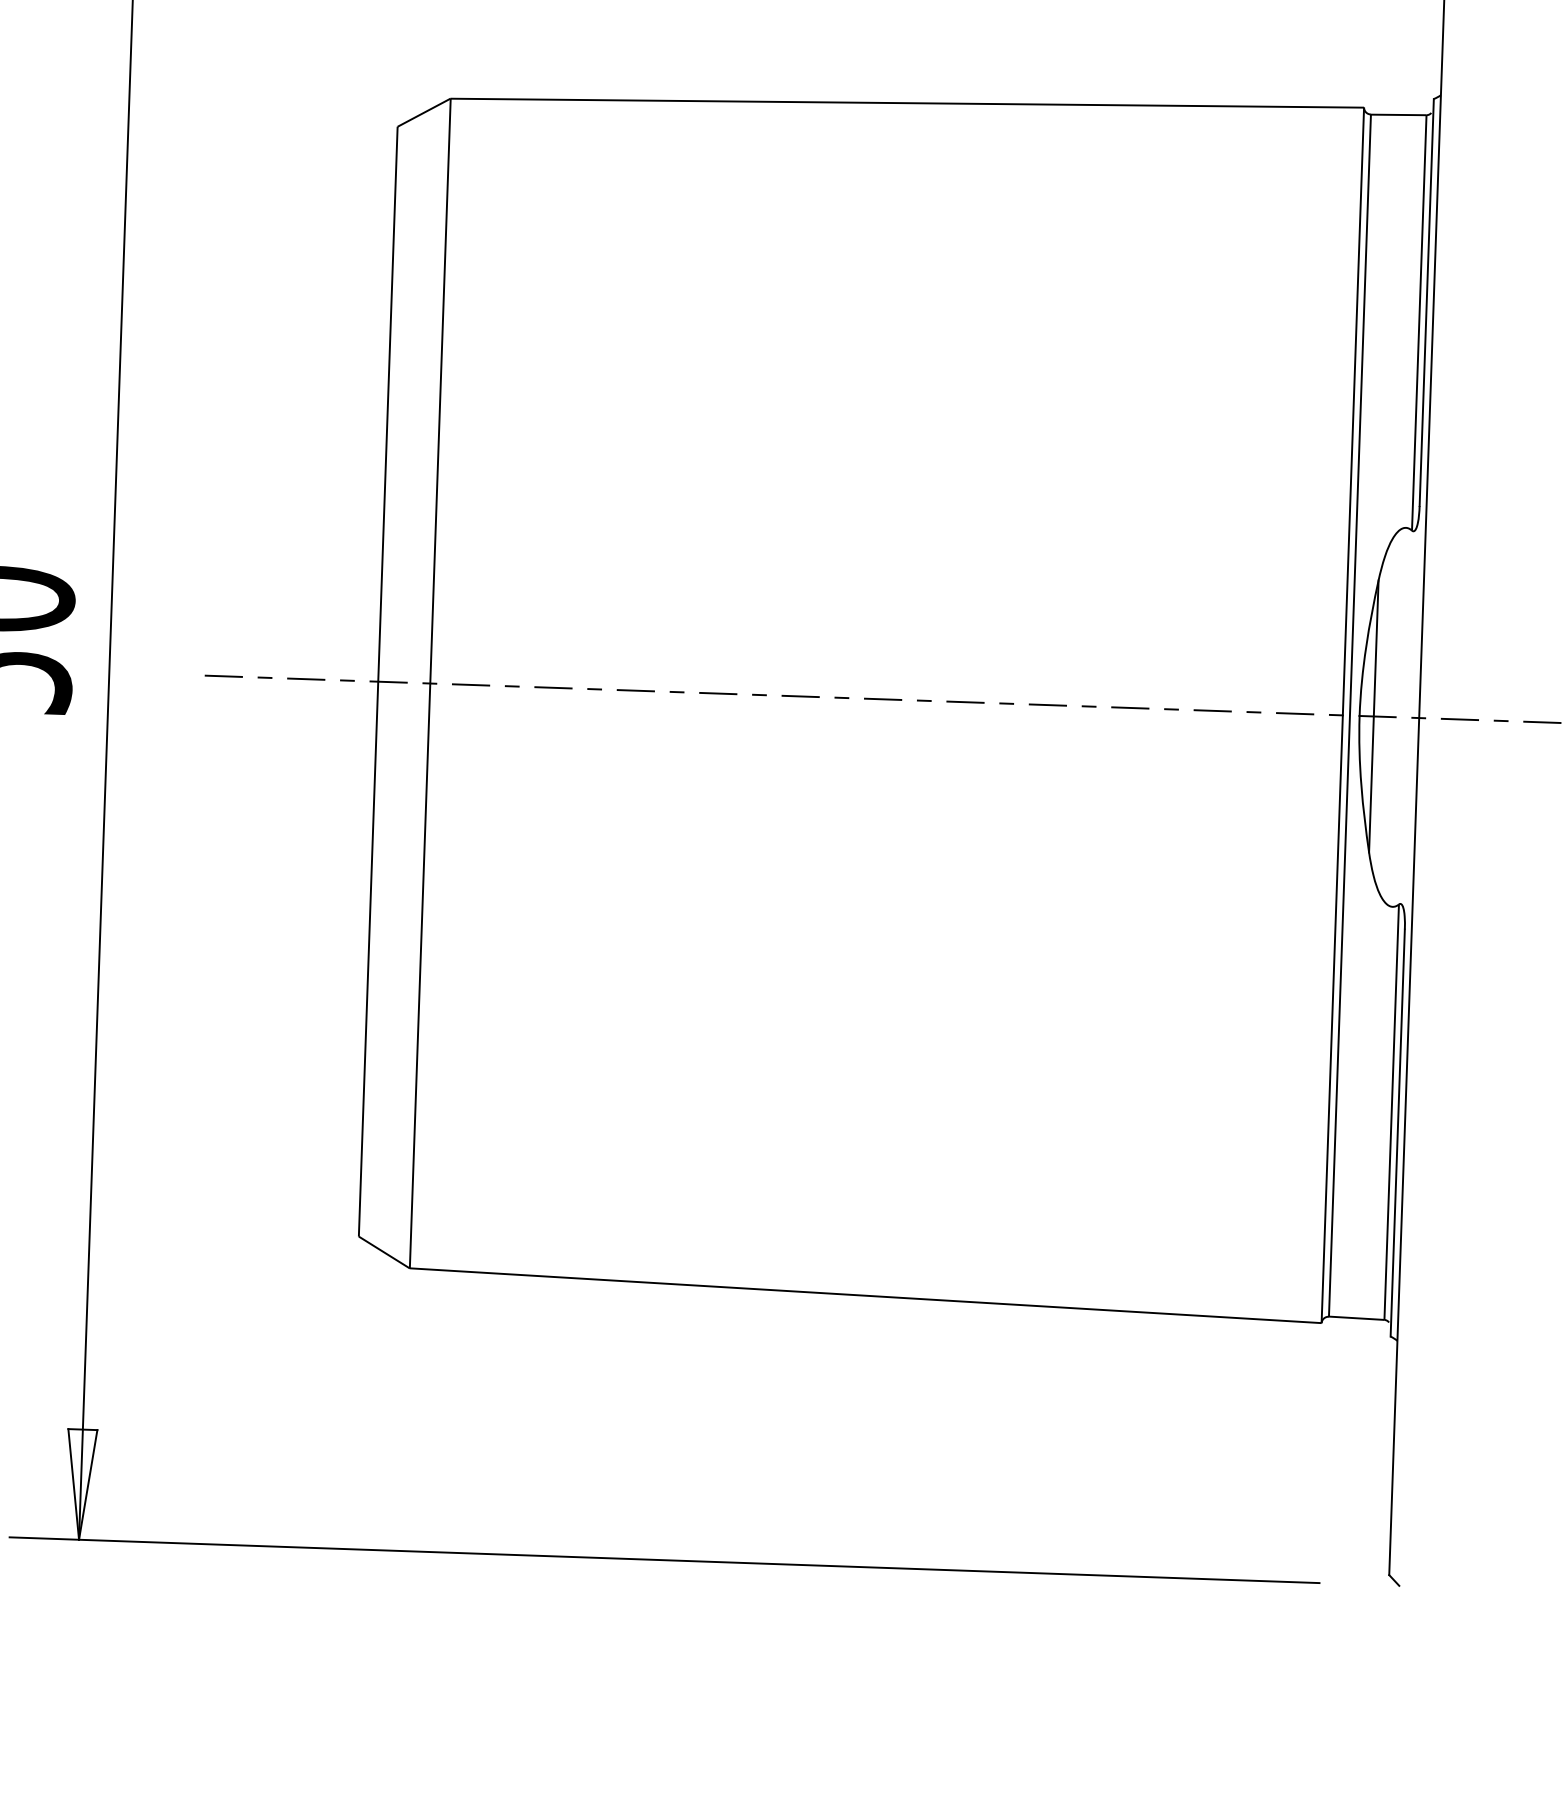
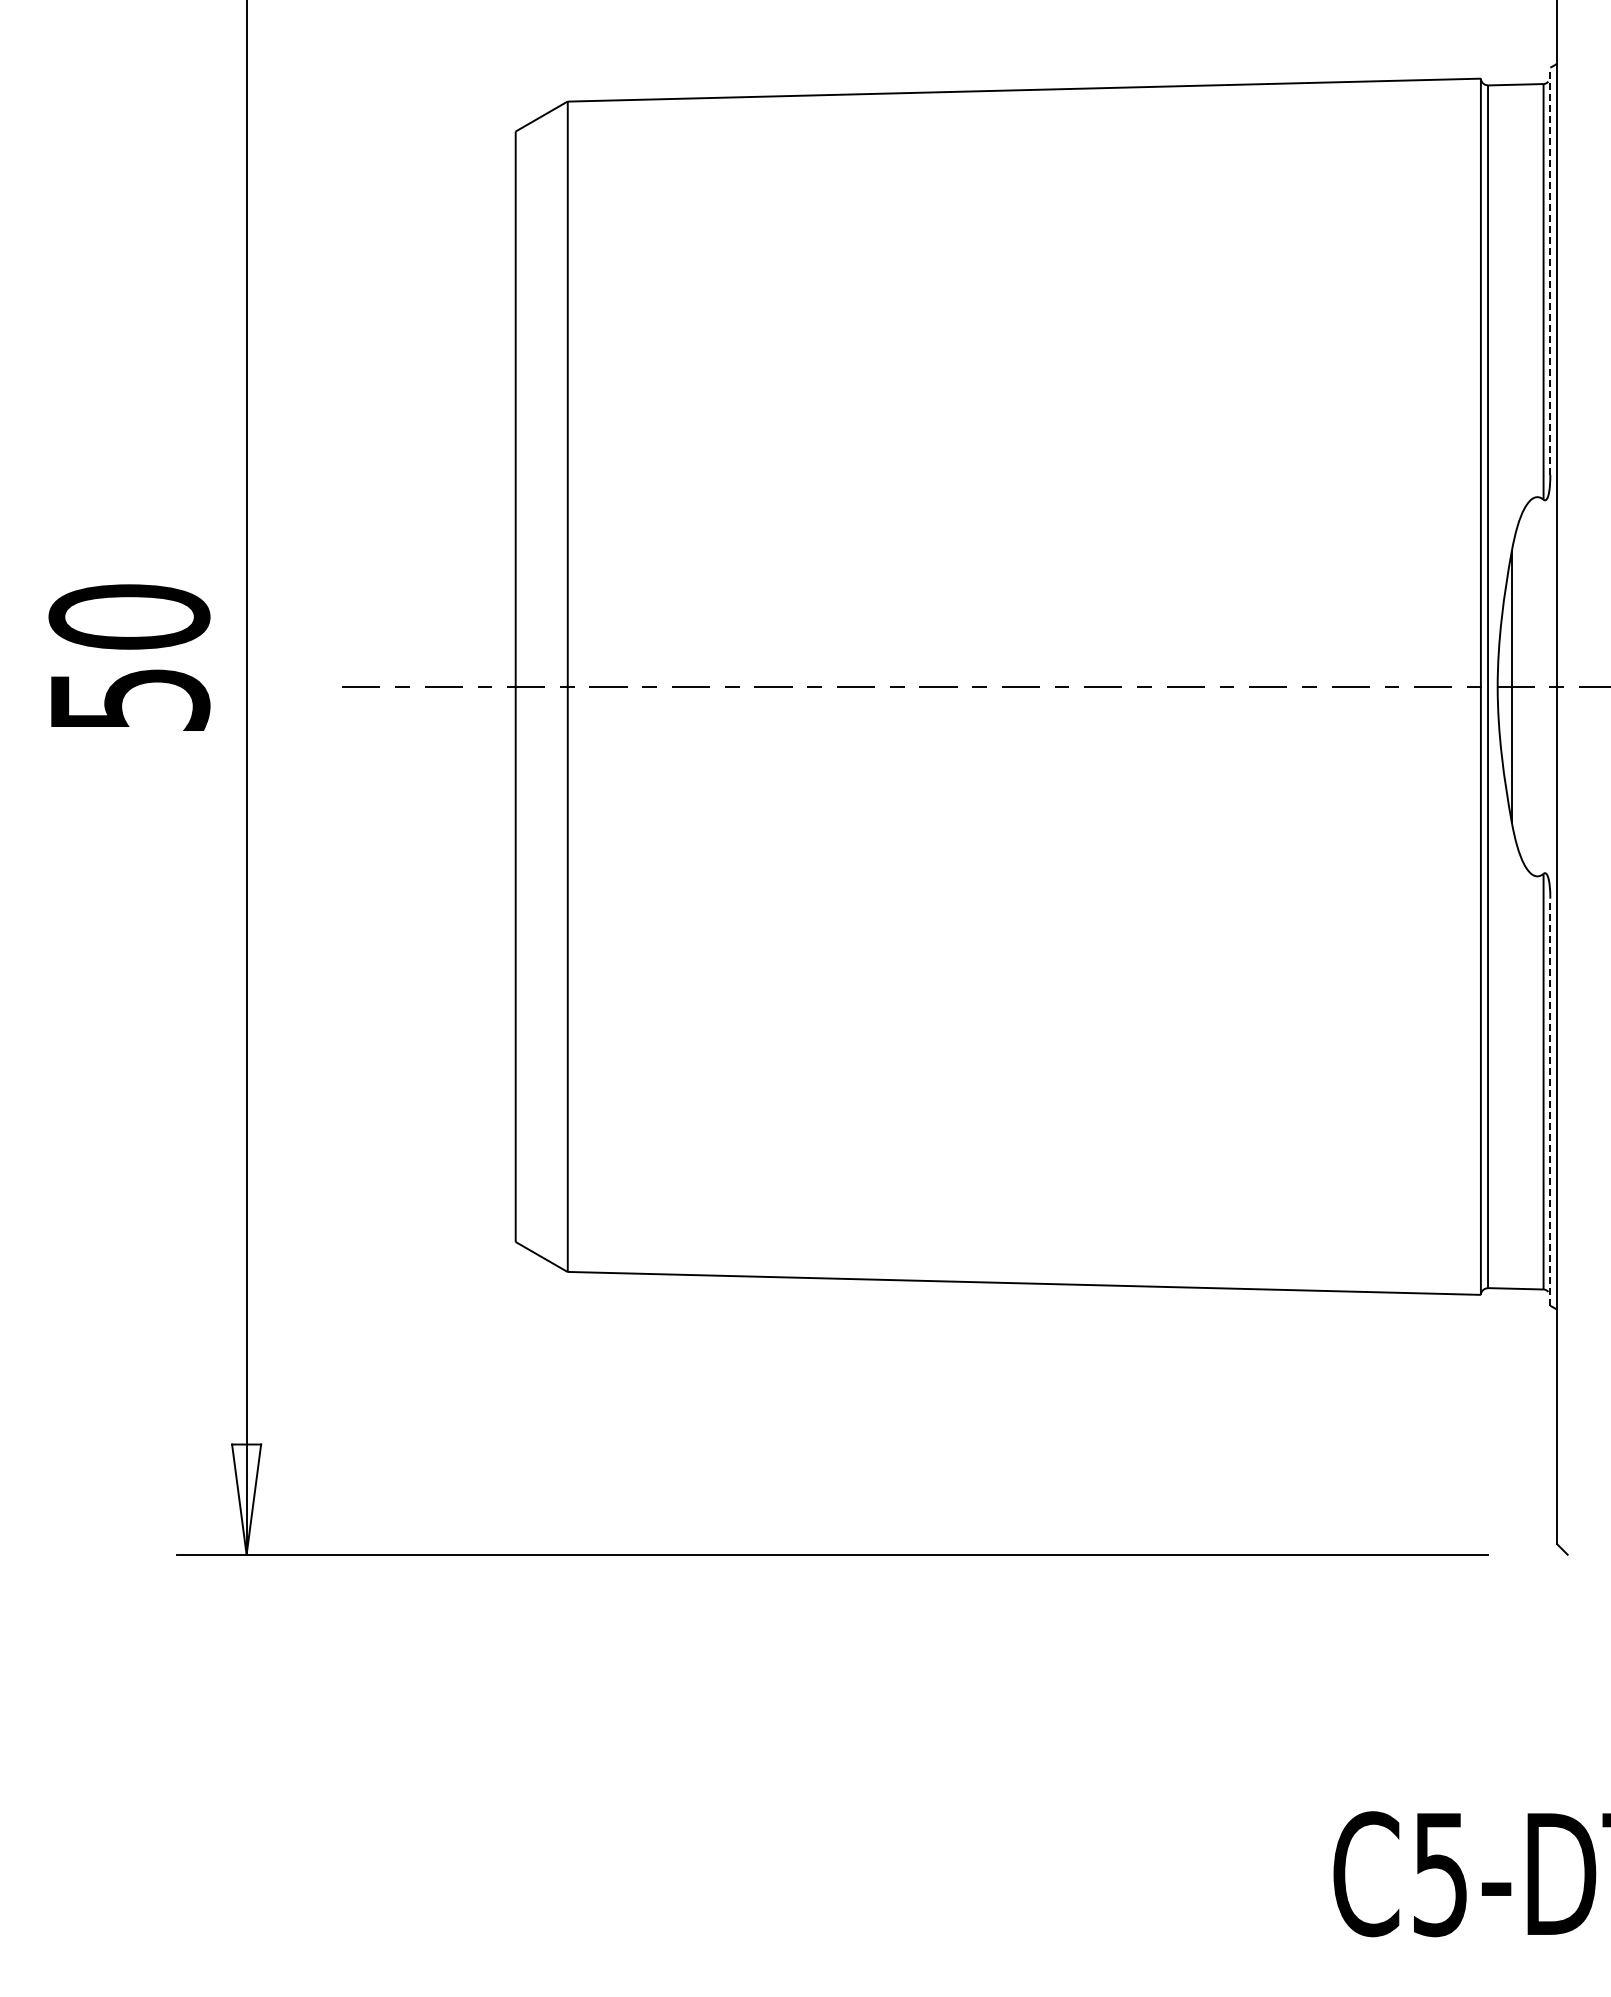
line: (1426, 302) -> (1550, 271), solid -> dashed
line: (1397, 1133) -> (1550, 1102), solid -> dashed

